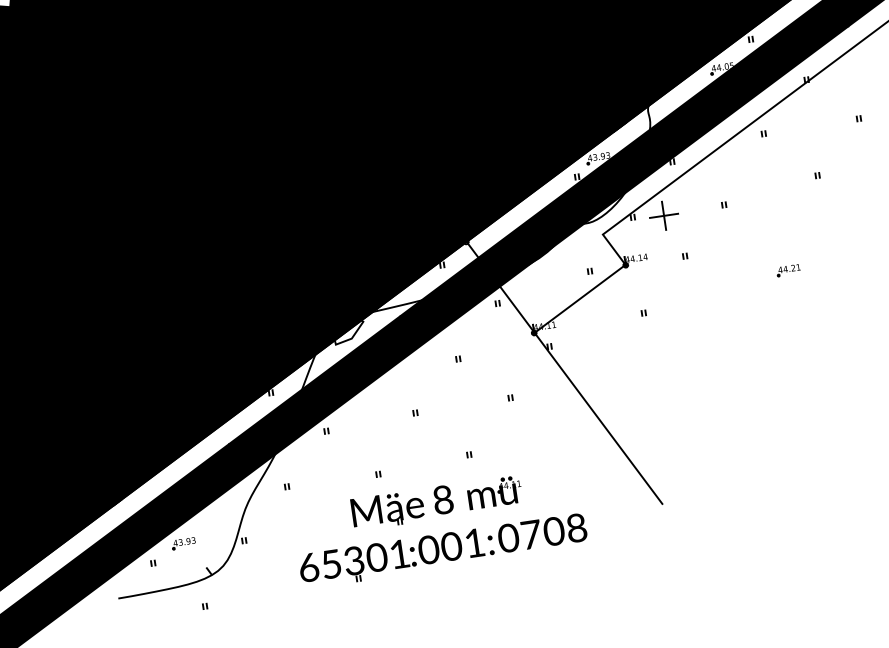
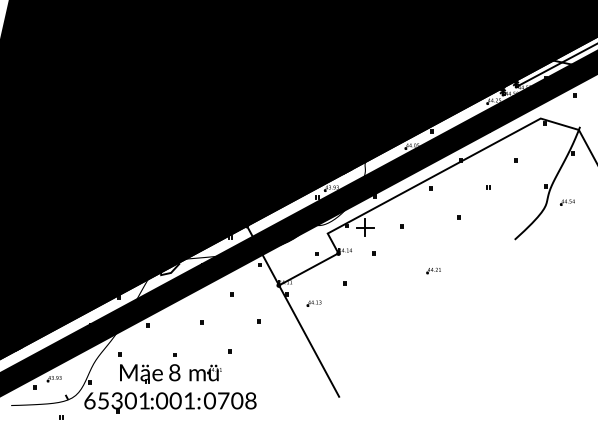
part: (596, 354) -> (313, 303), added
part: (439, 527) -> (170, 388), moved

